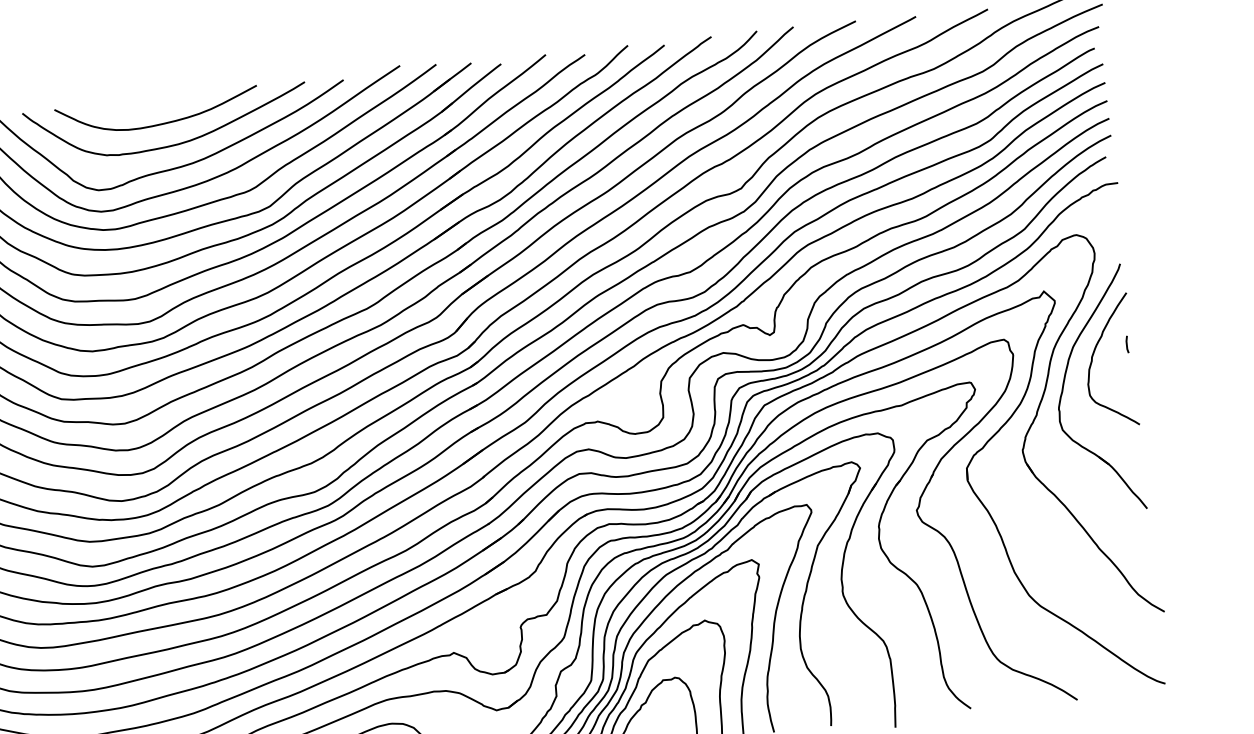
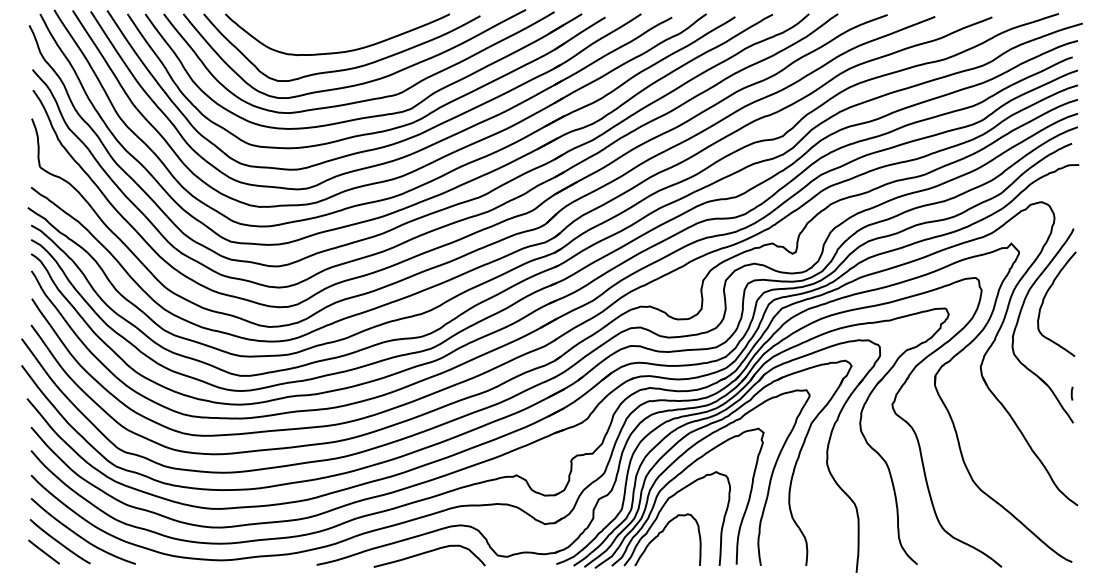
curve: (159, 122) -> (332, 33), removed
line: (1126, 344) -> (1071, 393), moved

